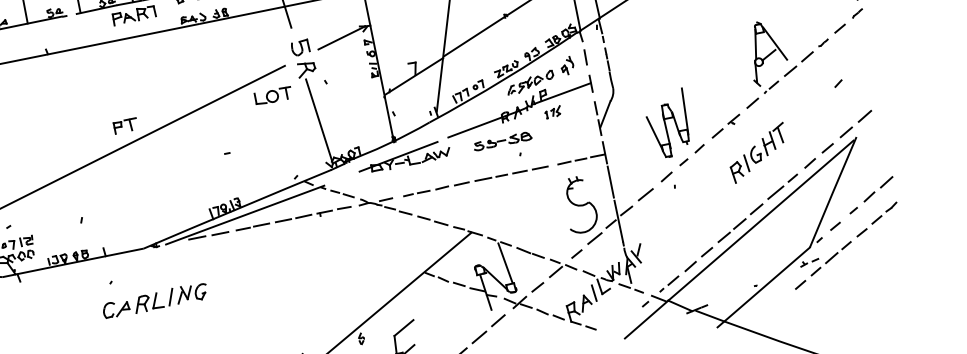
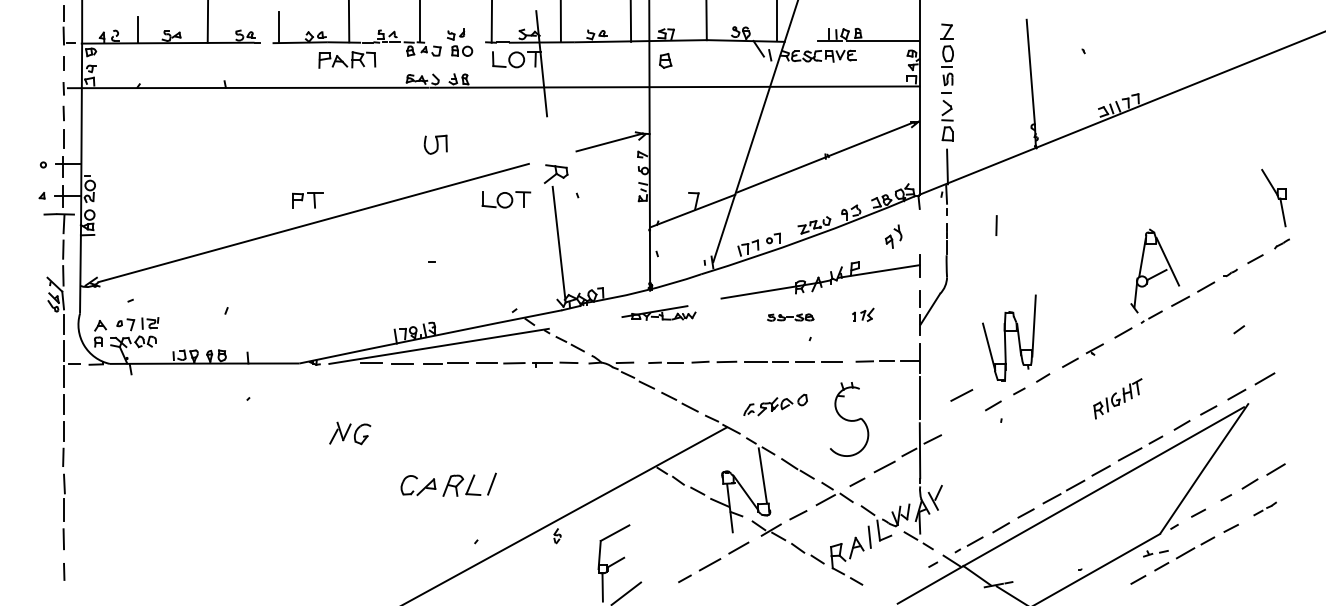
part: (300, 47) -> (435, 144), moved
line: (585, 57) -> (996, 225), moved
part: (530, 82) -> (775, 404), moved
part: (553, 111) -> (863, 314), moved
part: (502, 141) -> (790, 317), size x0.6
part: (758, 152) -> (1117, 398), size x0.6
part: (403, 157) -> (658, 312), size x0.6
line: (645, 194) -> (961, 395), moved
part: (580, 204) -> (849, 419), moved
part: (884, 212) -> (1265, 508), size x0.6
part: (138, 303) -> (448, 484), moved

